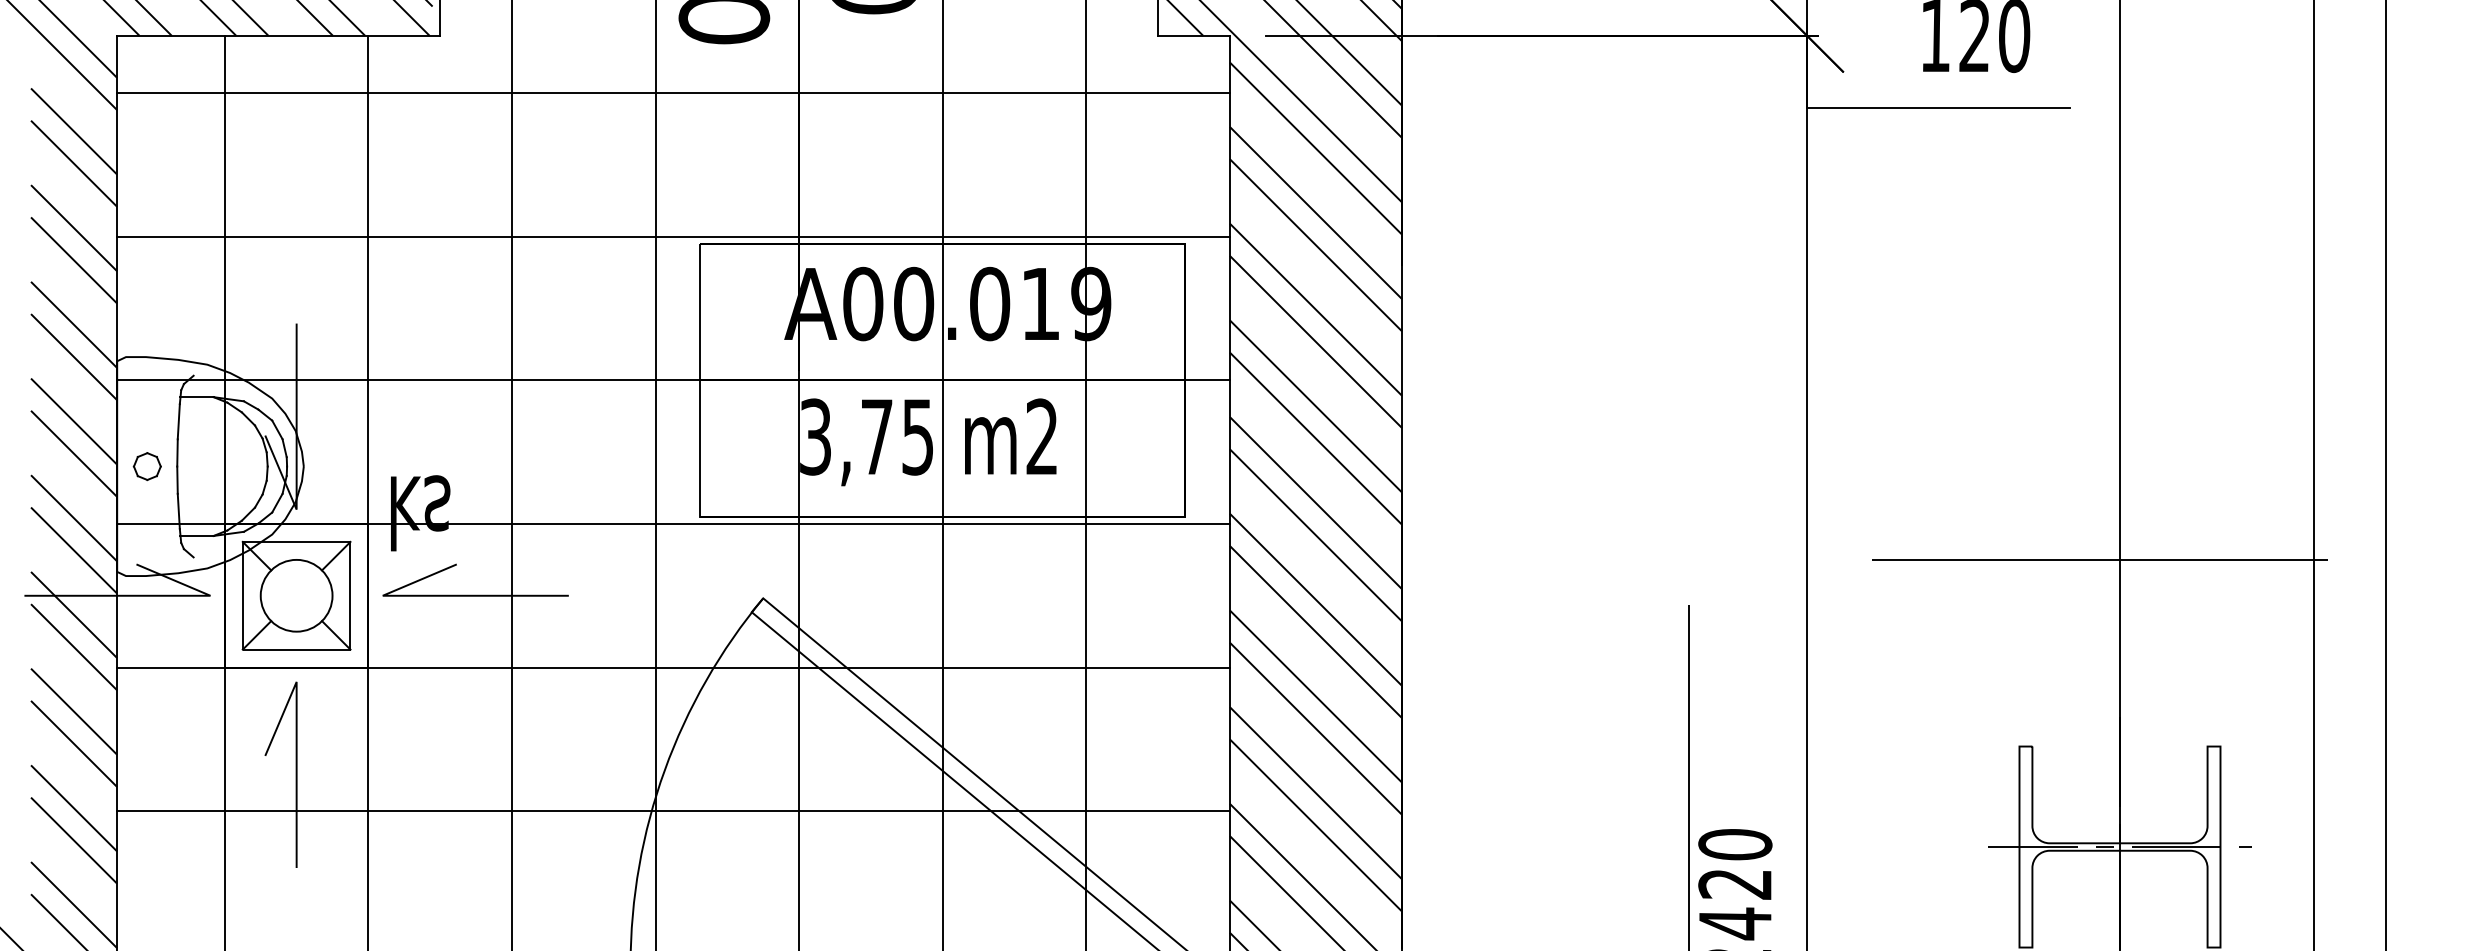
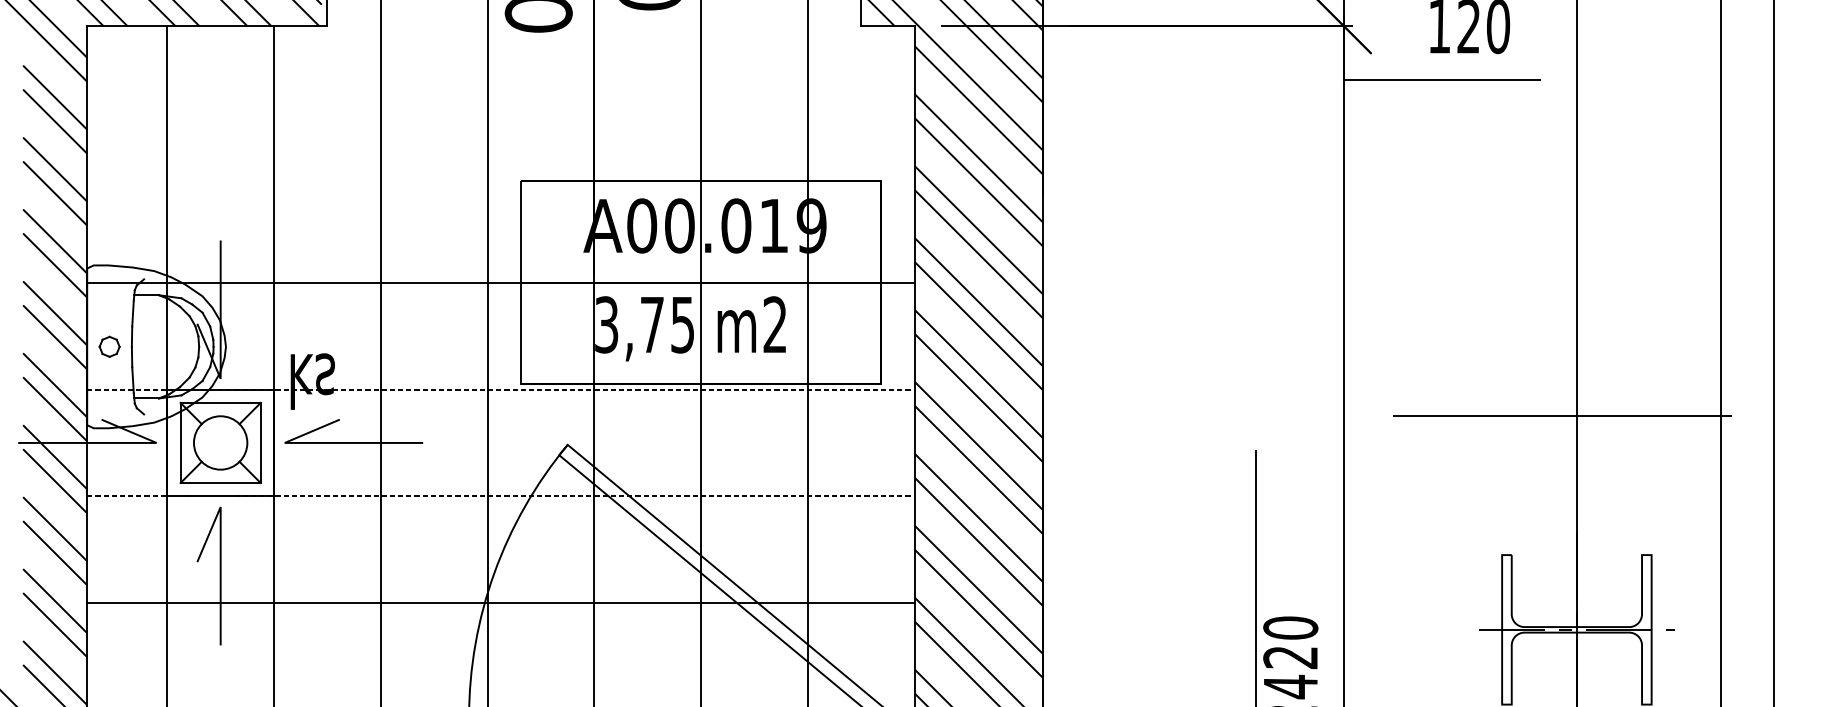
line: (673, 93) -> (500, 69), removed
line: (673, 236) -> (500, 175), removed
line: (674, 524) -> (501, 389), solid -> dashed
line: (674, 667) -> (501, 496), solid -> dashed

